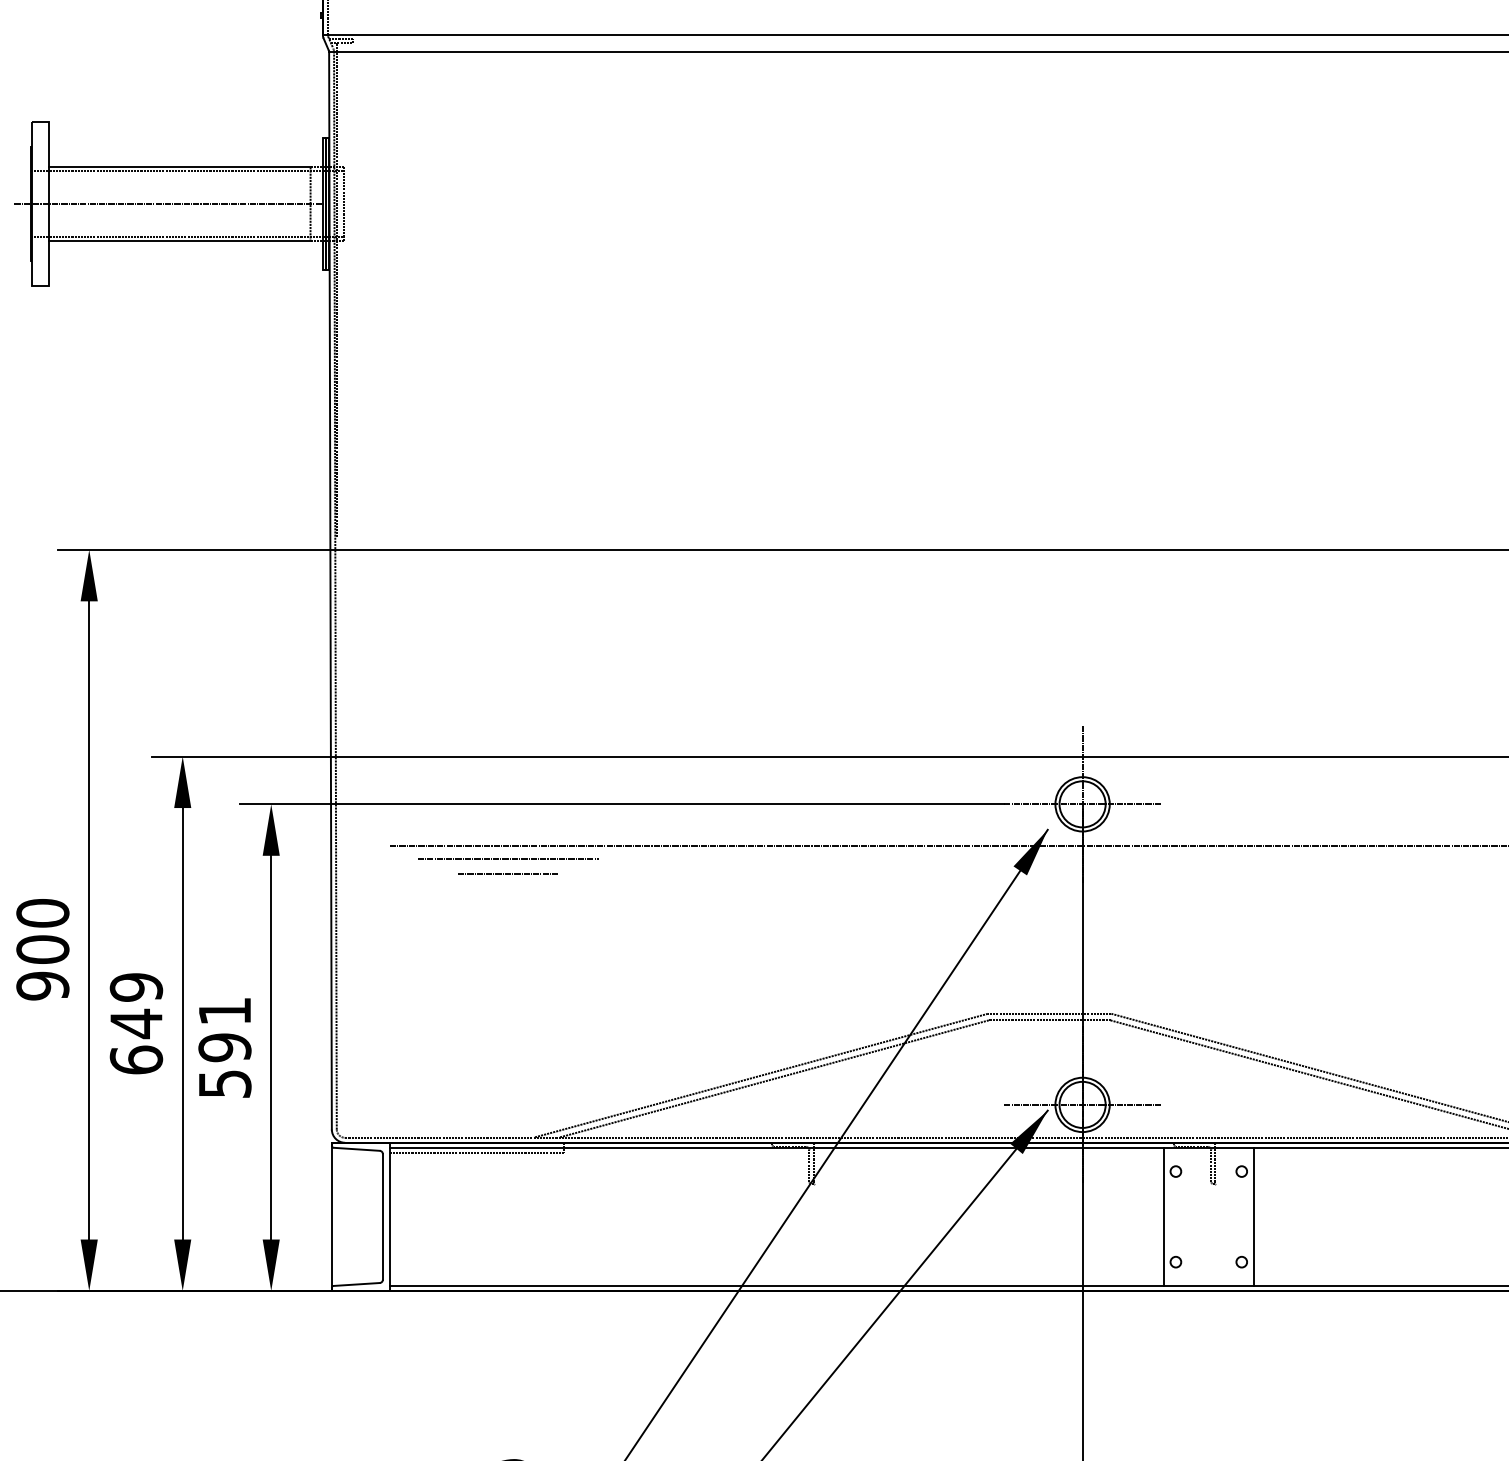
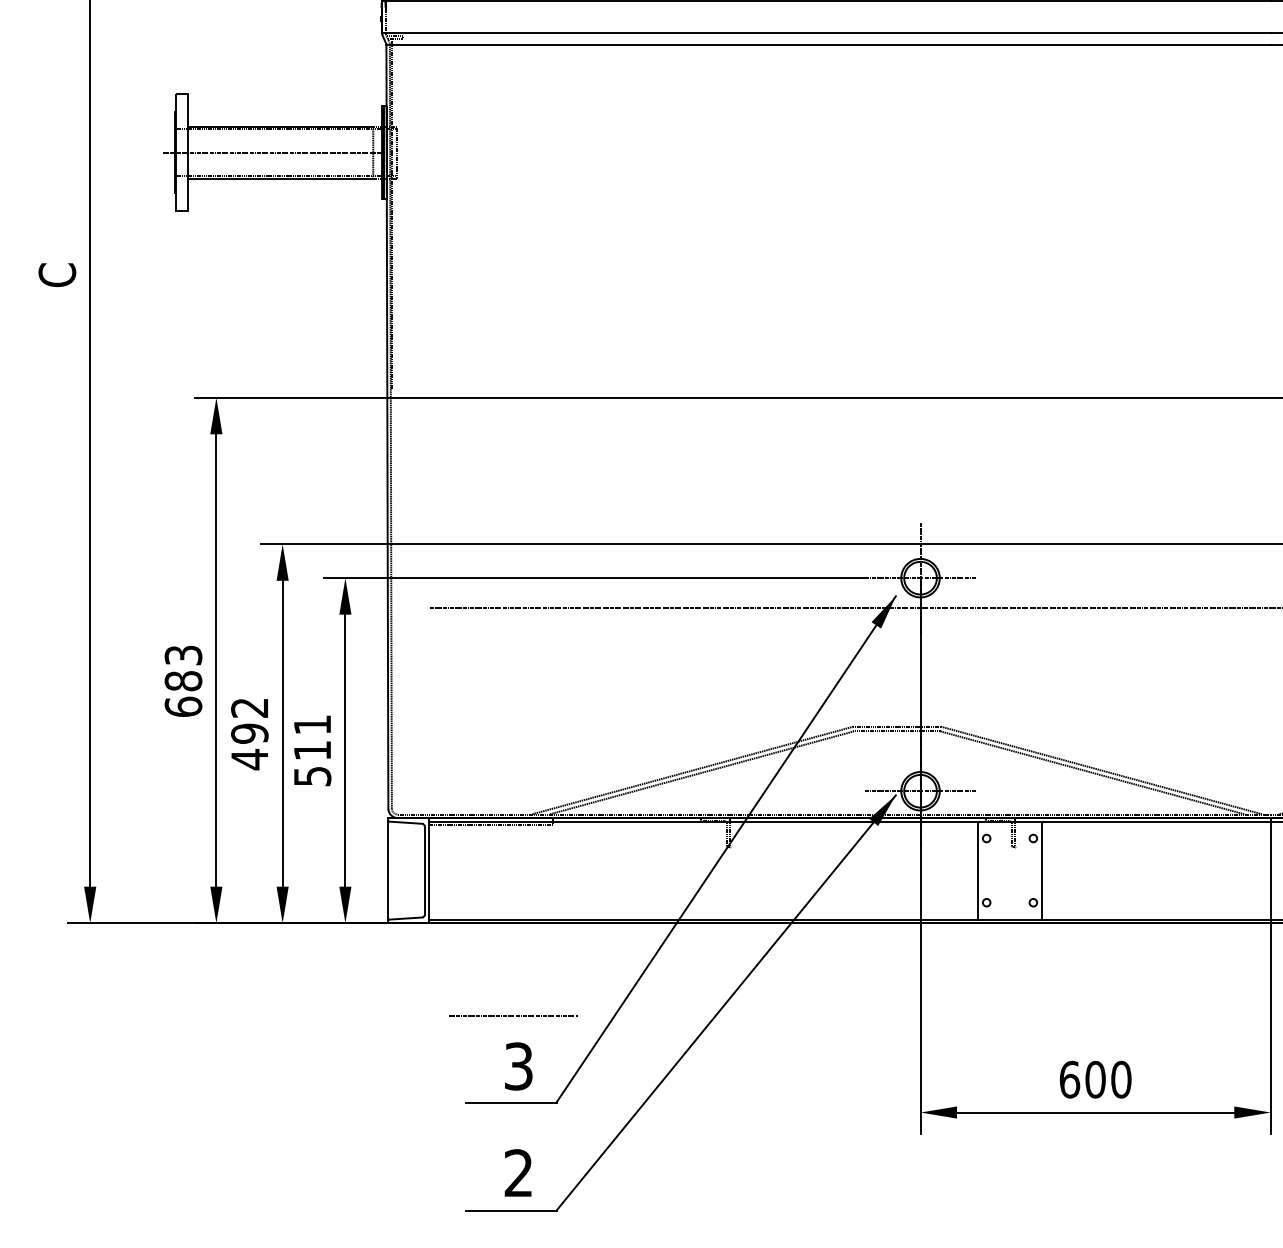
line: (508, 858) -> (513, 1015), moved
line: (508, 873) -> (513, 627), removed
text: (42, 950) -> (183, 681), 900 -> 683
text: (135, 1024) -> (249, 734), 649 -> 492
text: (224, 1047) -> (312, 750), 591 -> 511

